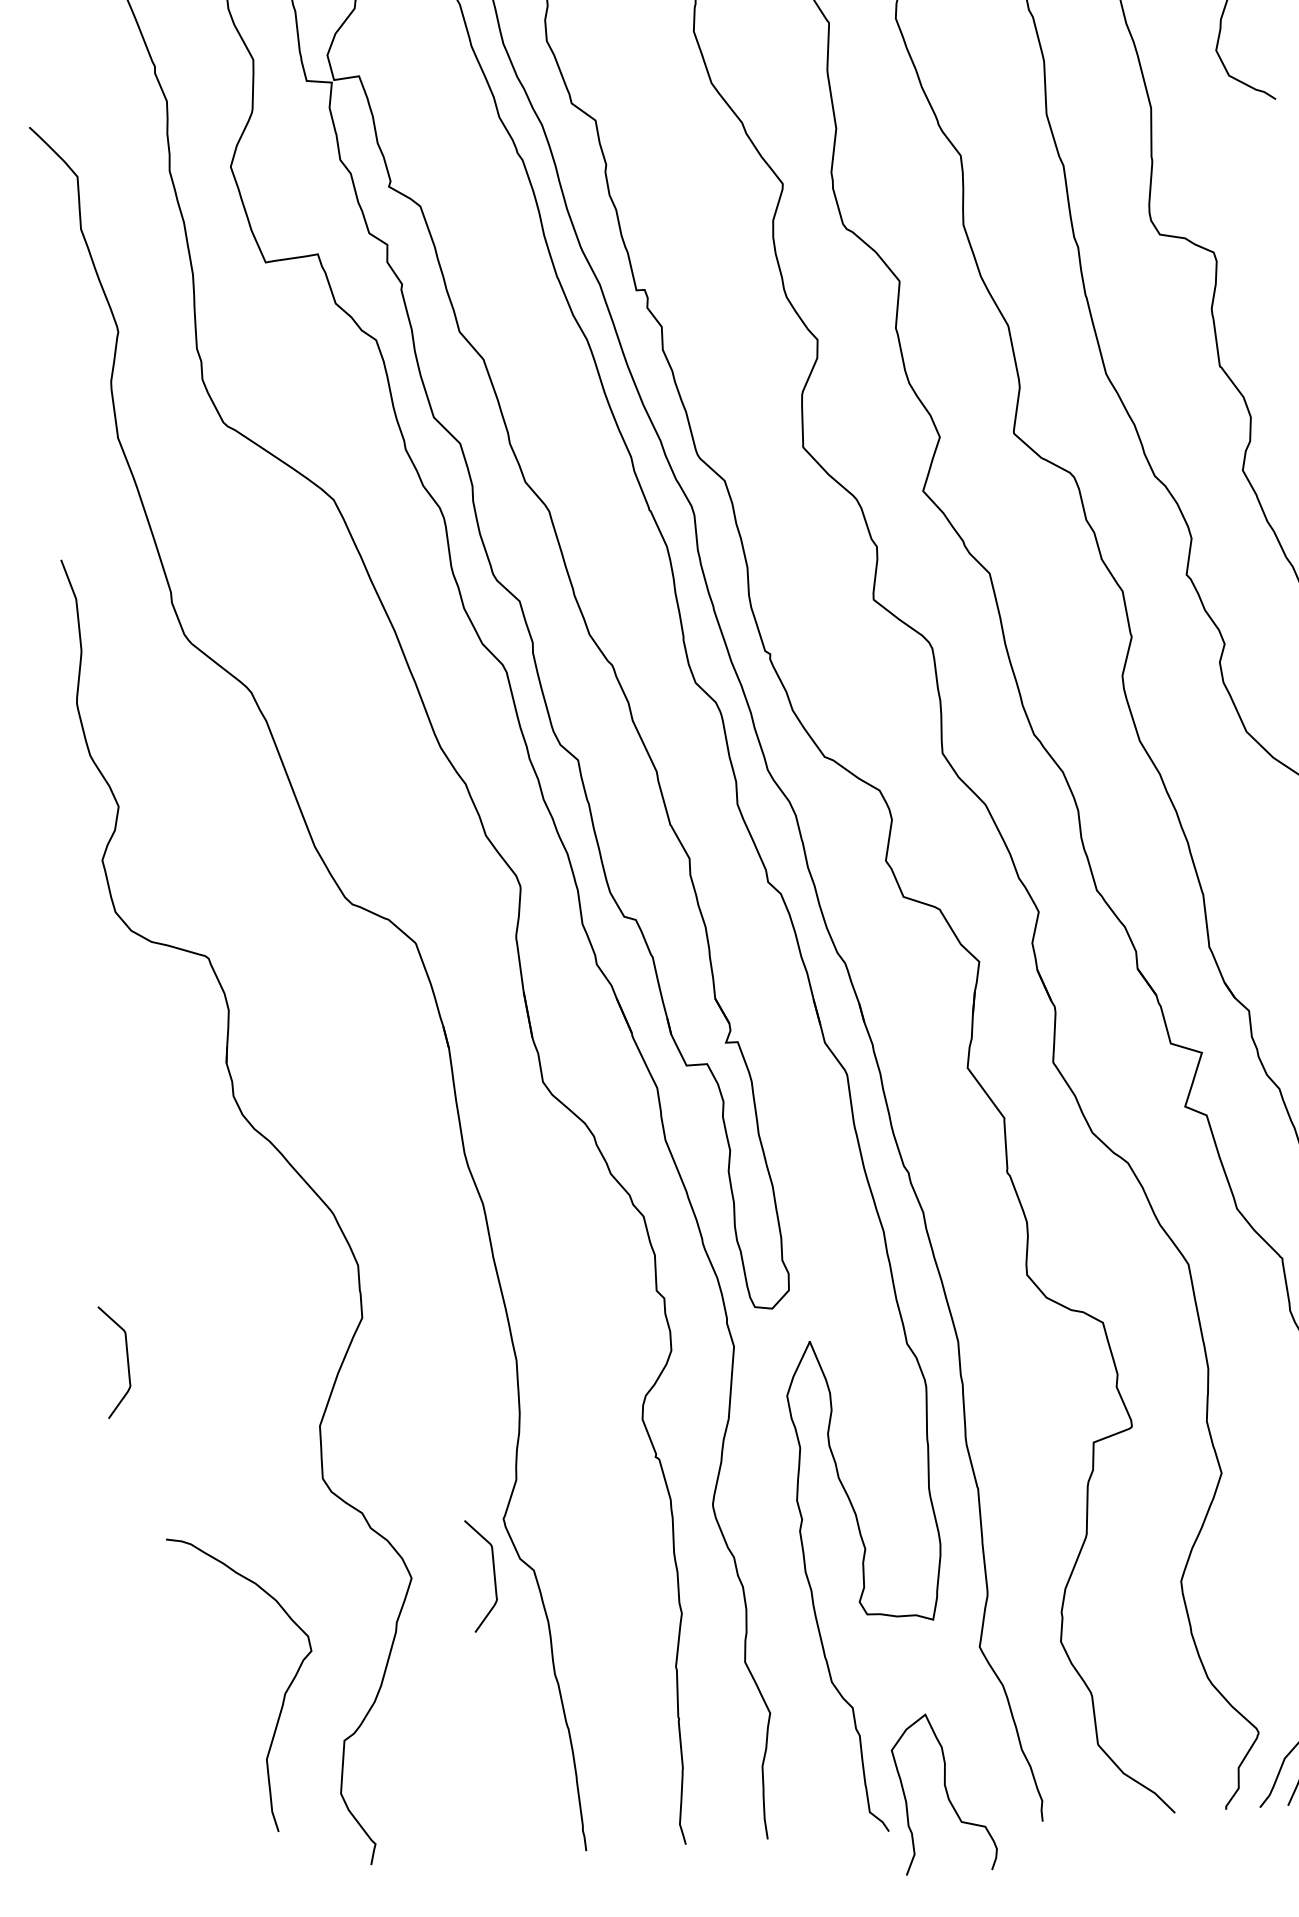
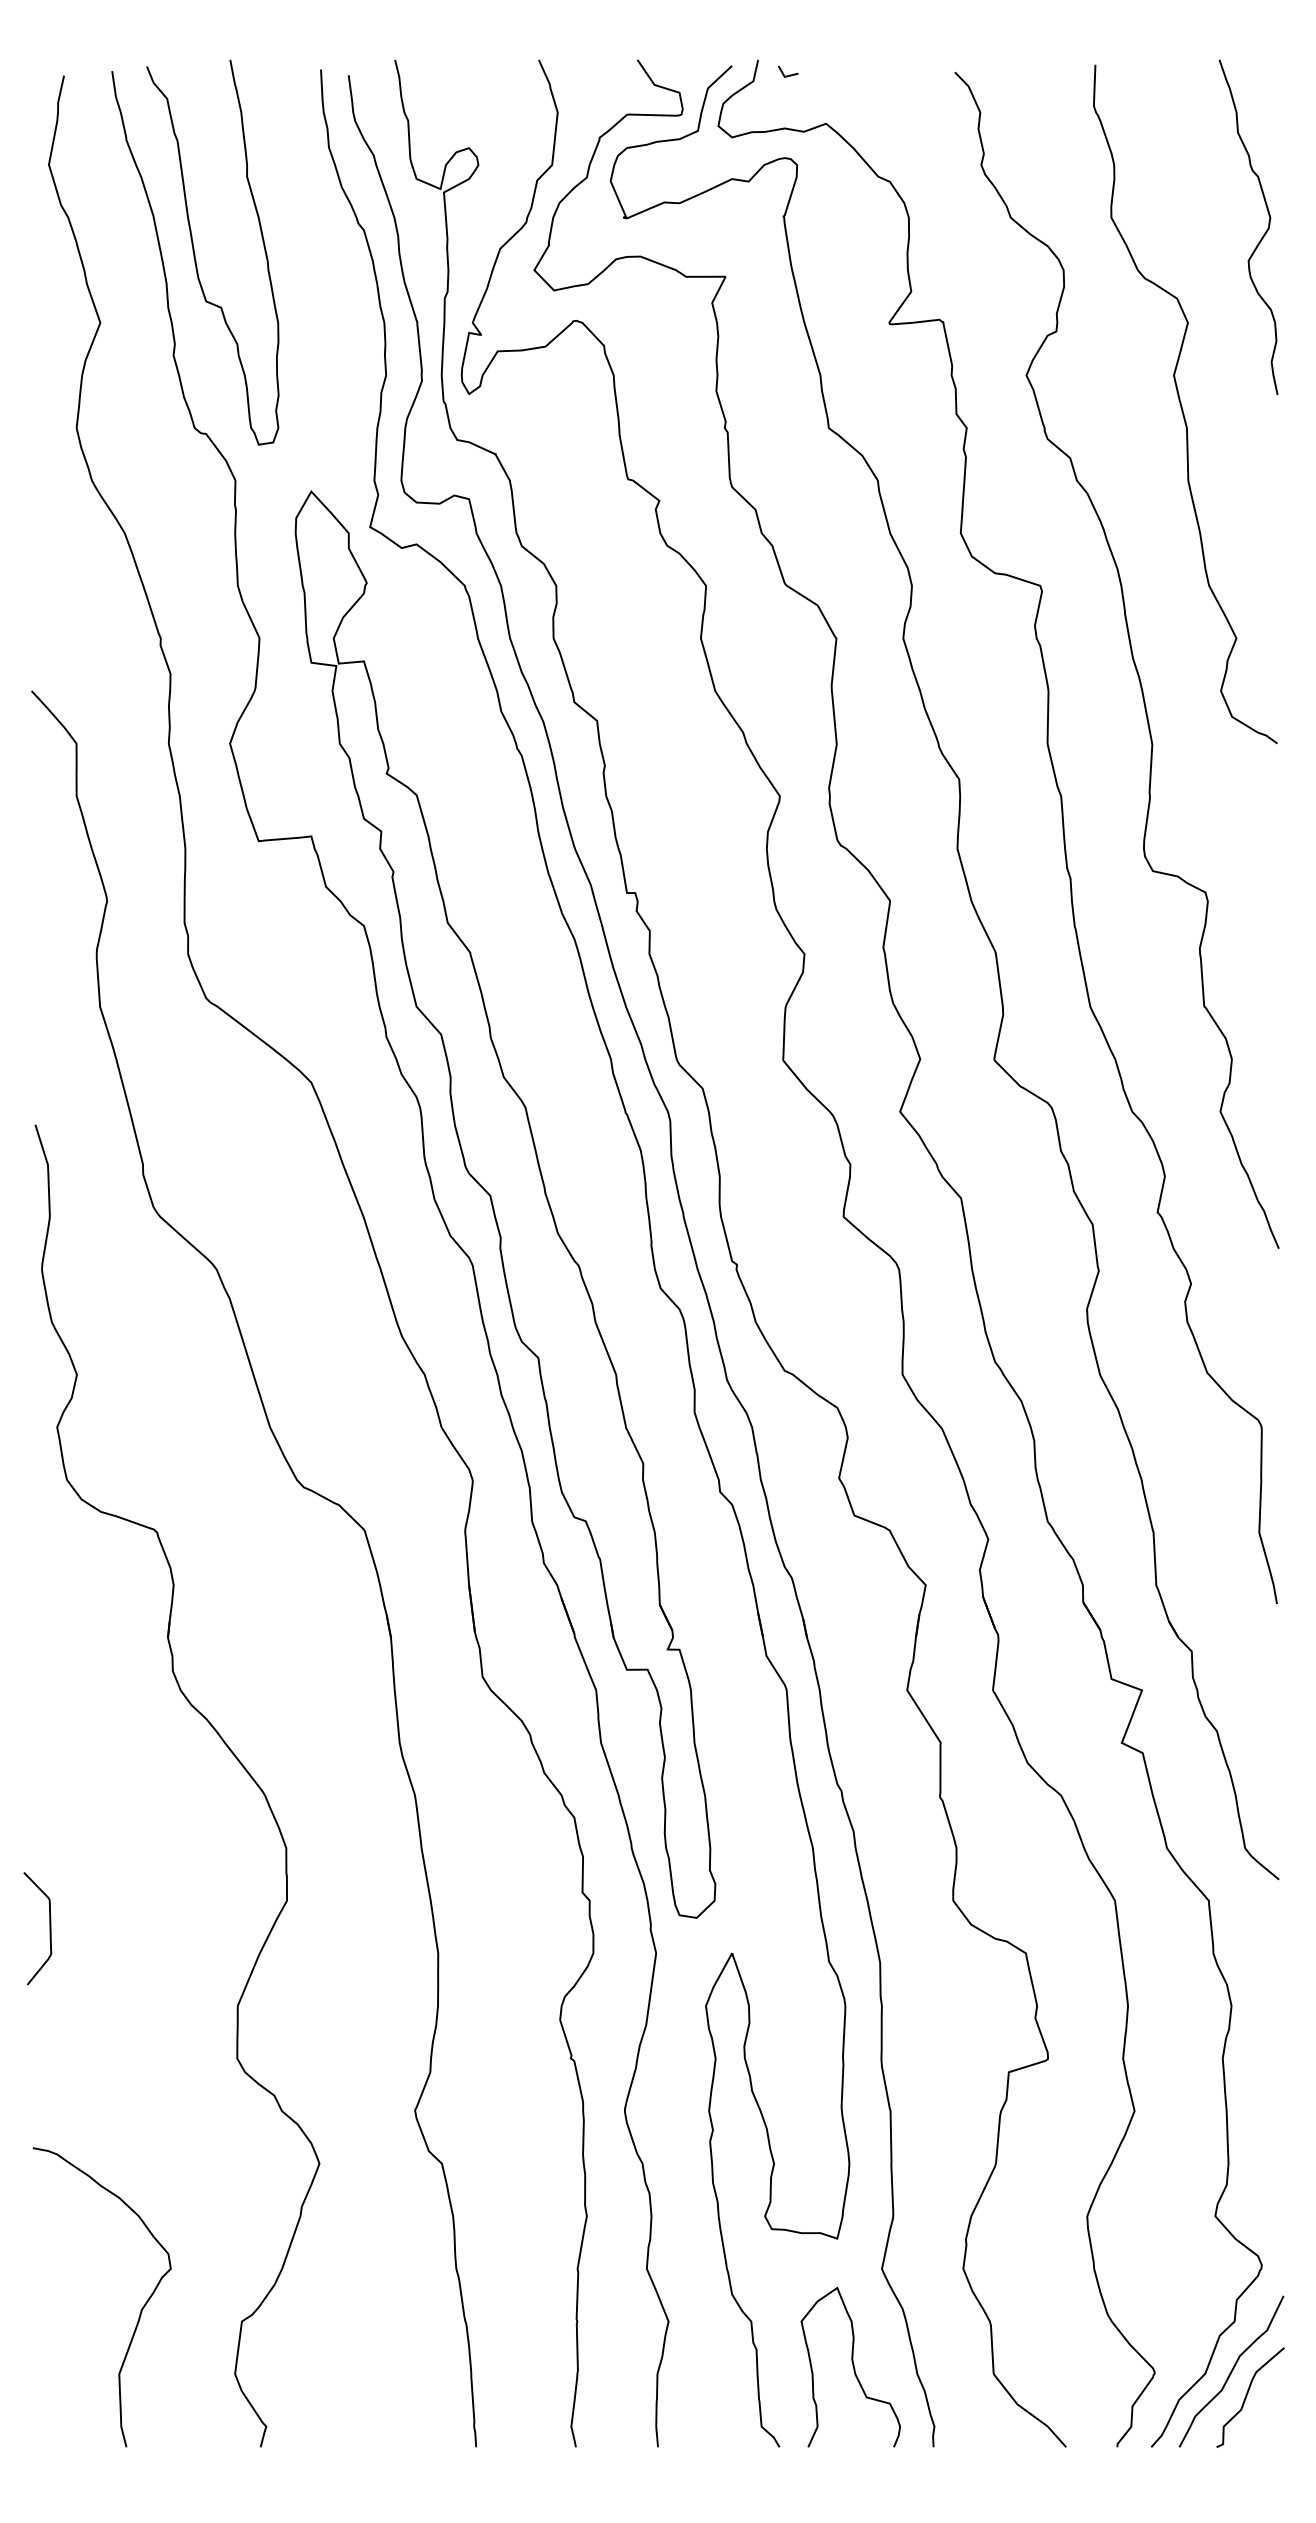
curve: (493, 1574) -> (401, 2165), removed
curve: (283, 1694) -> (140, 2310), moved
curve: (945, 1792) -> (852, 2366), moved

